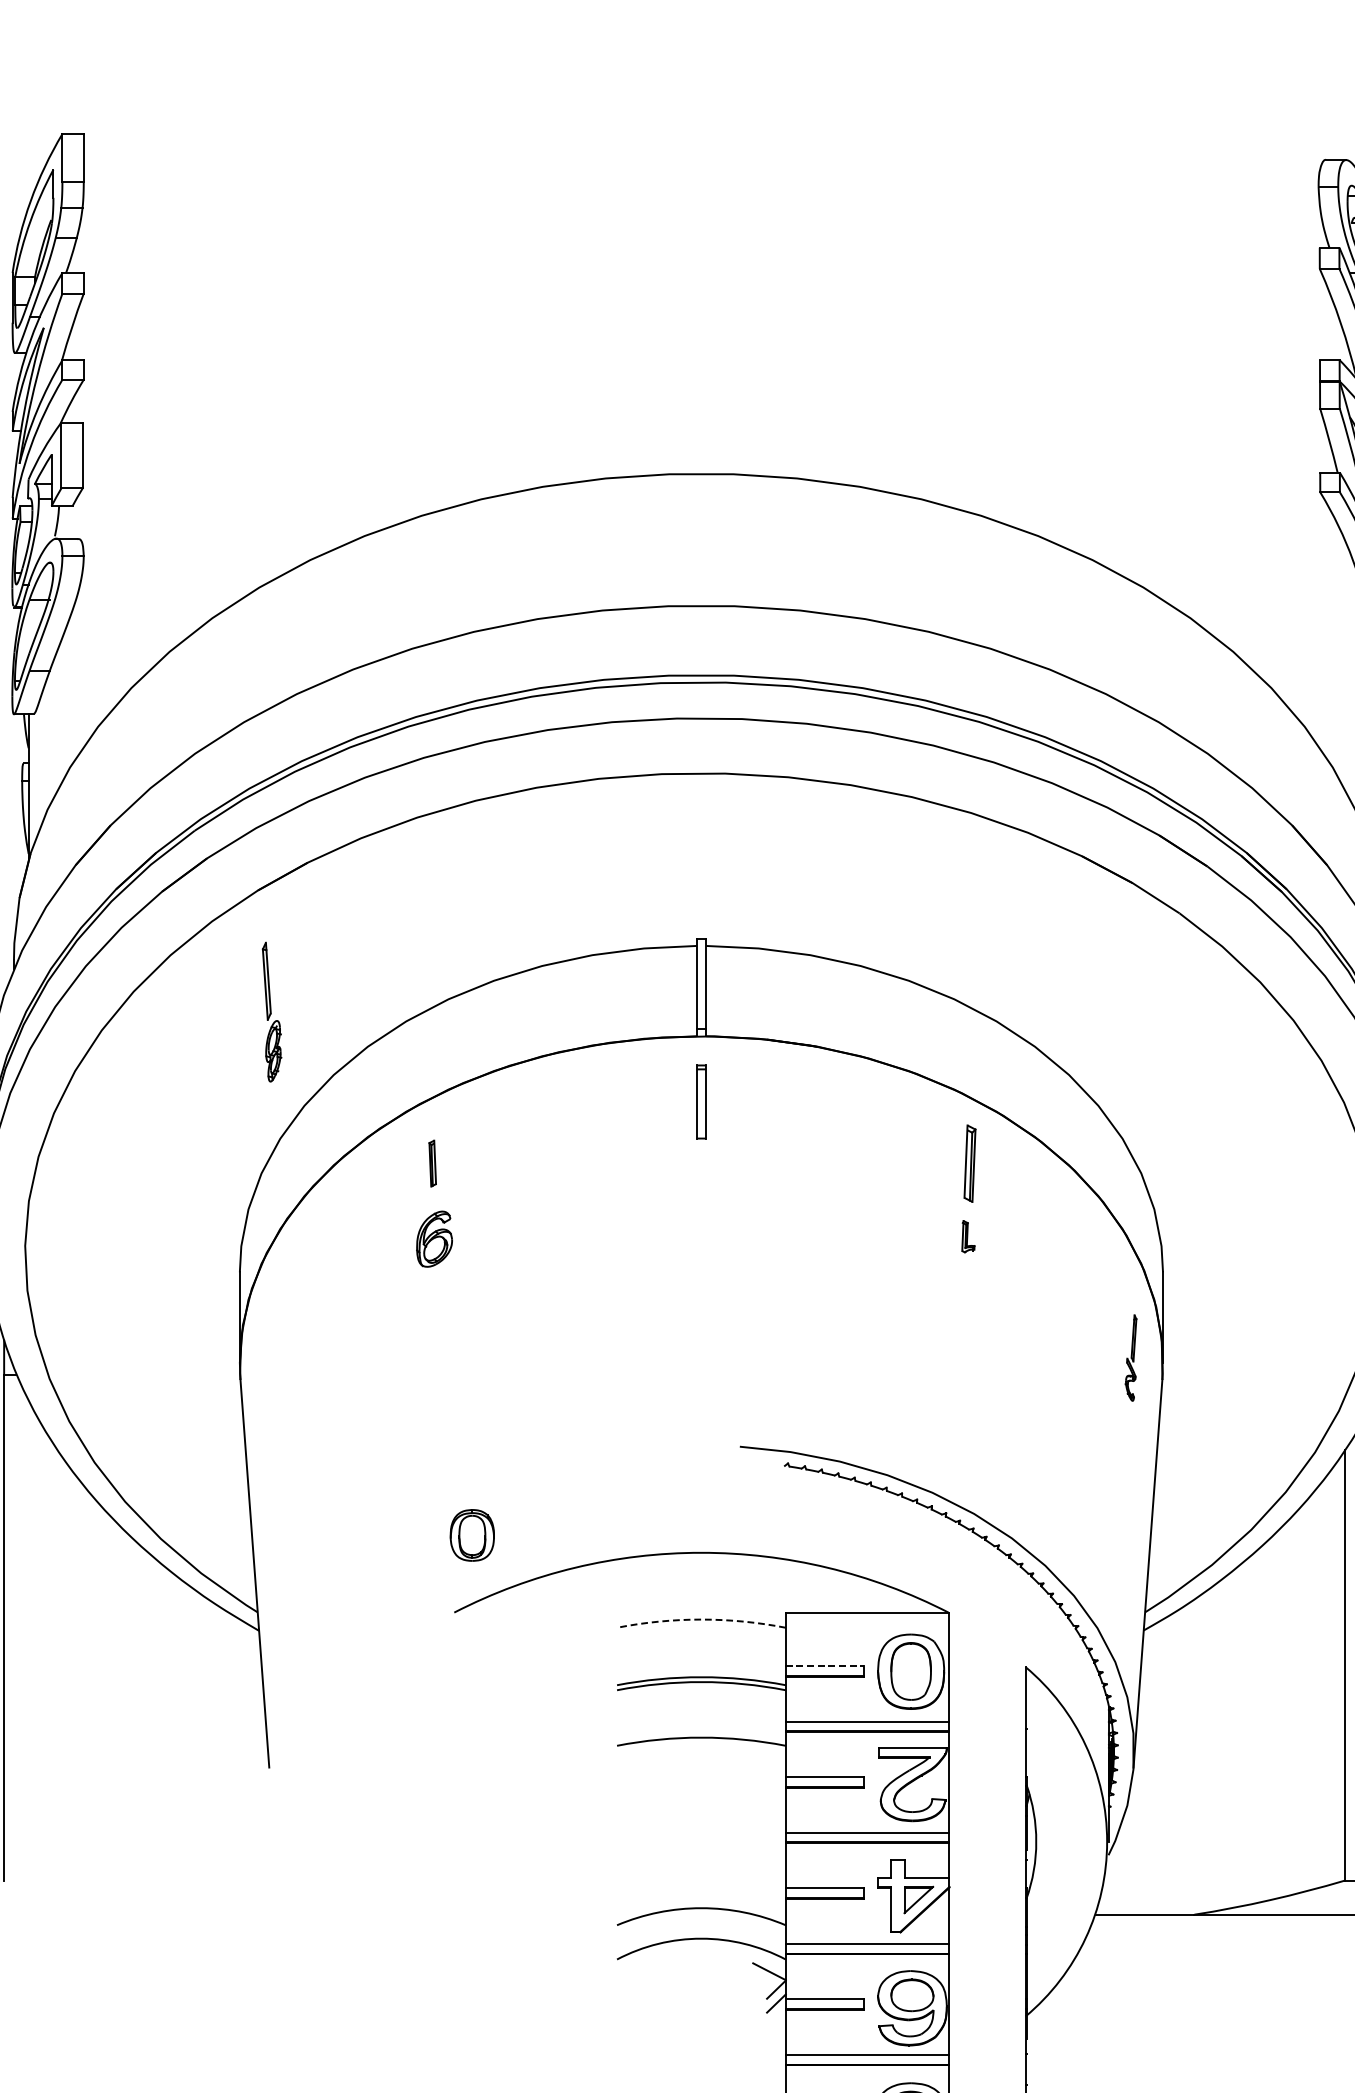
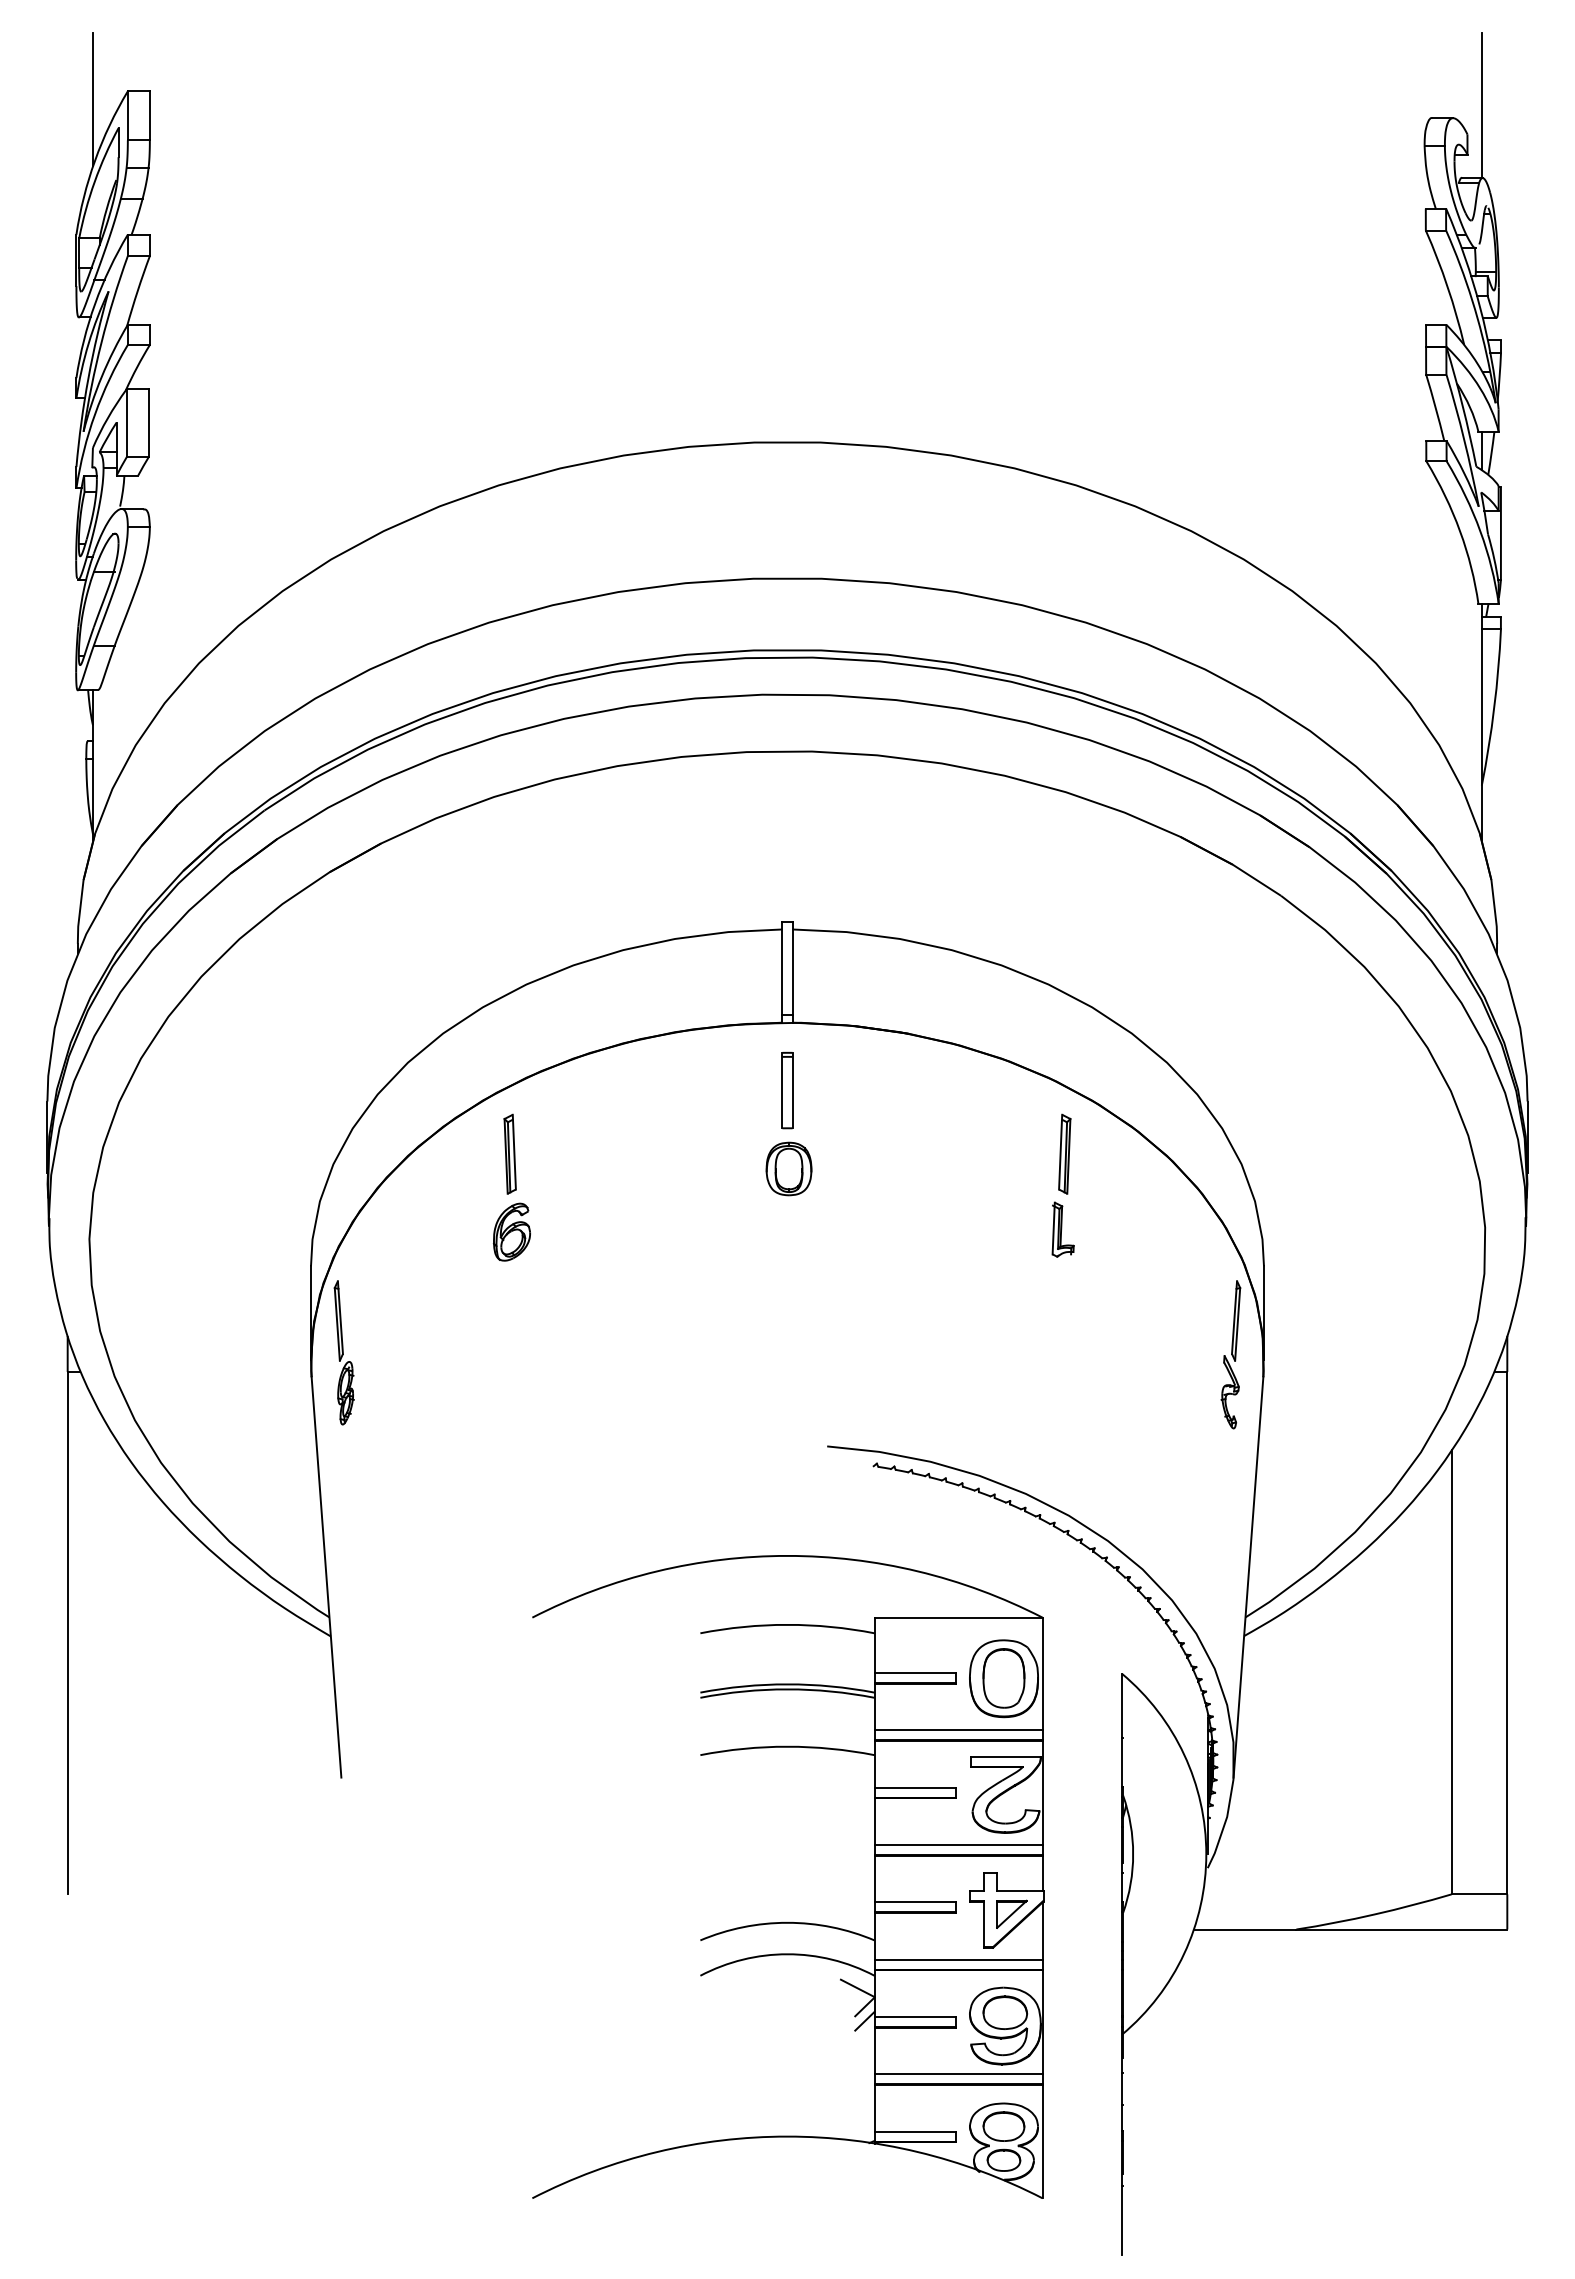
line: (29, 141) -> (93, 99), added
part: (271, 1011) -> (343, 1352), moved
part: (432, 1162) -> (509, 1153), size x1.67
part: (967, 1236) -> (1062, 1229), size x1.67
part: (1130, 1357) -> (1230, 1354), size x1.67
part: (471, 1534) -> (788, 1168), moved
arc: (701, 1619) -> (787, 1624), dashed -> solid
line: (825, 1665) -> (915, 1672), dashed -> solid

